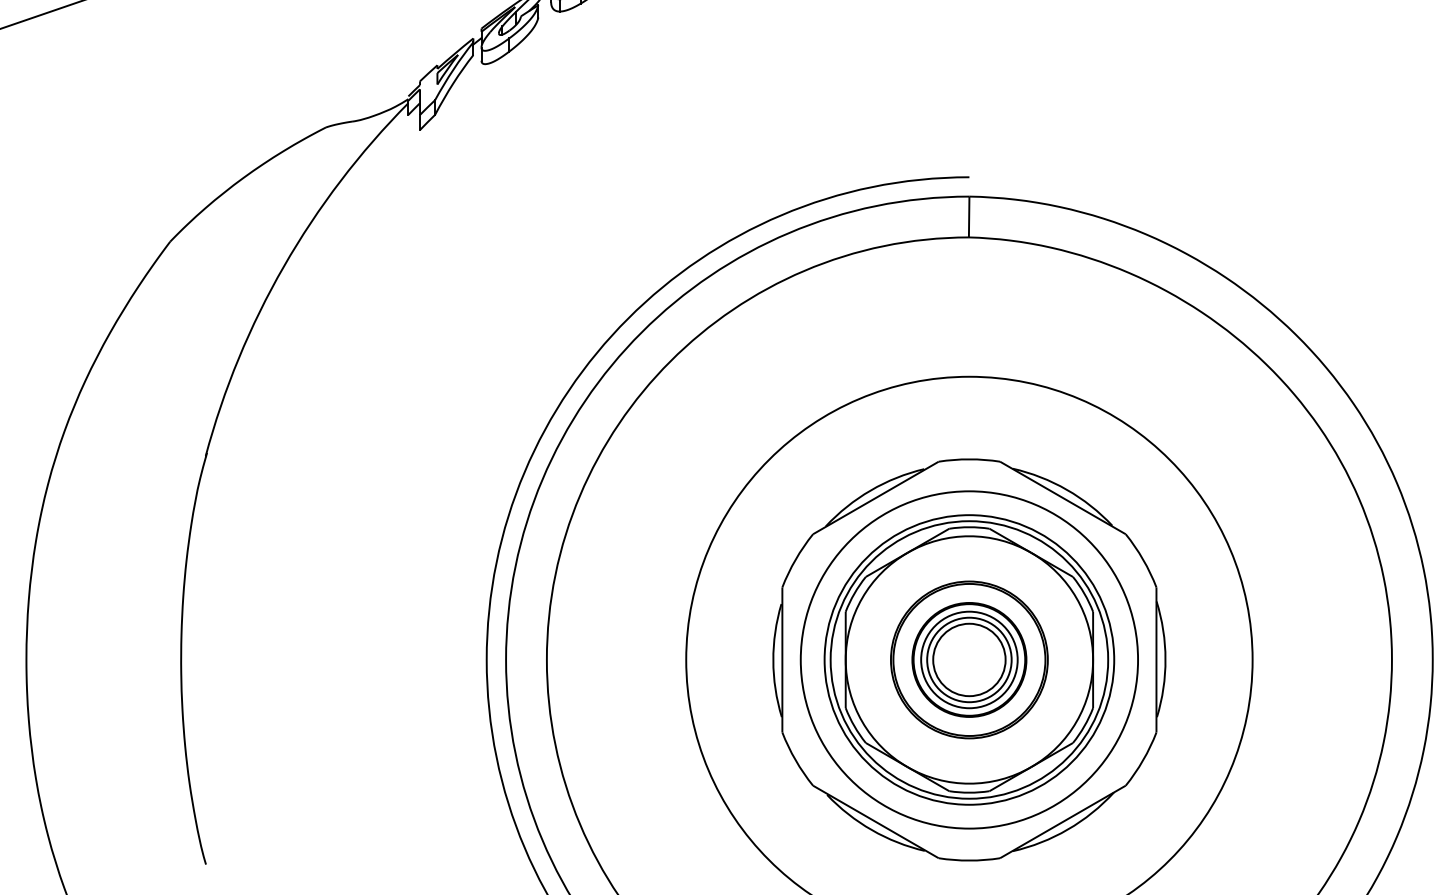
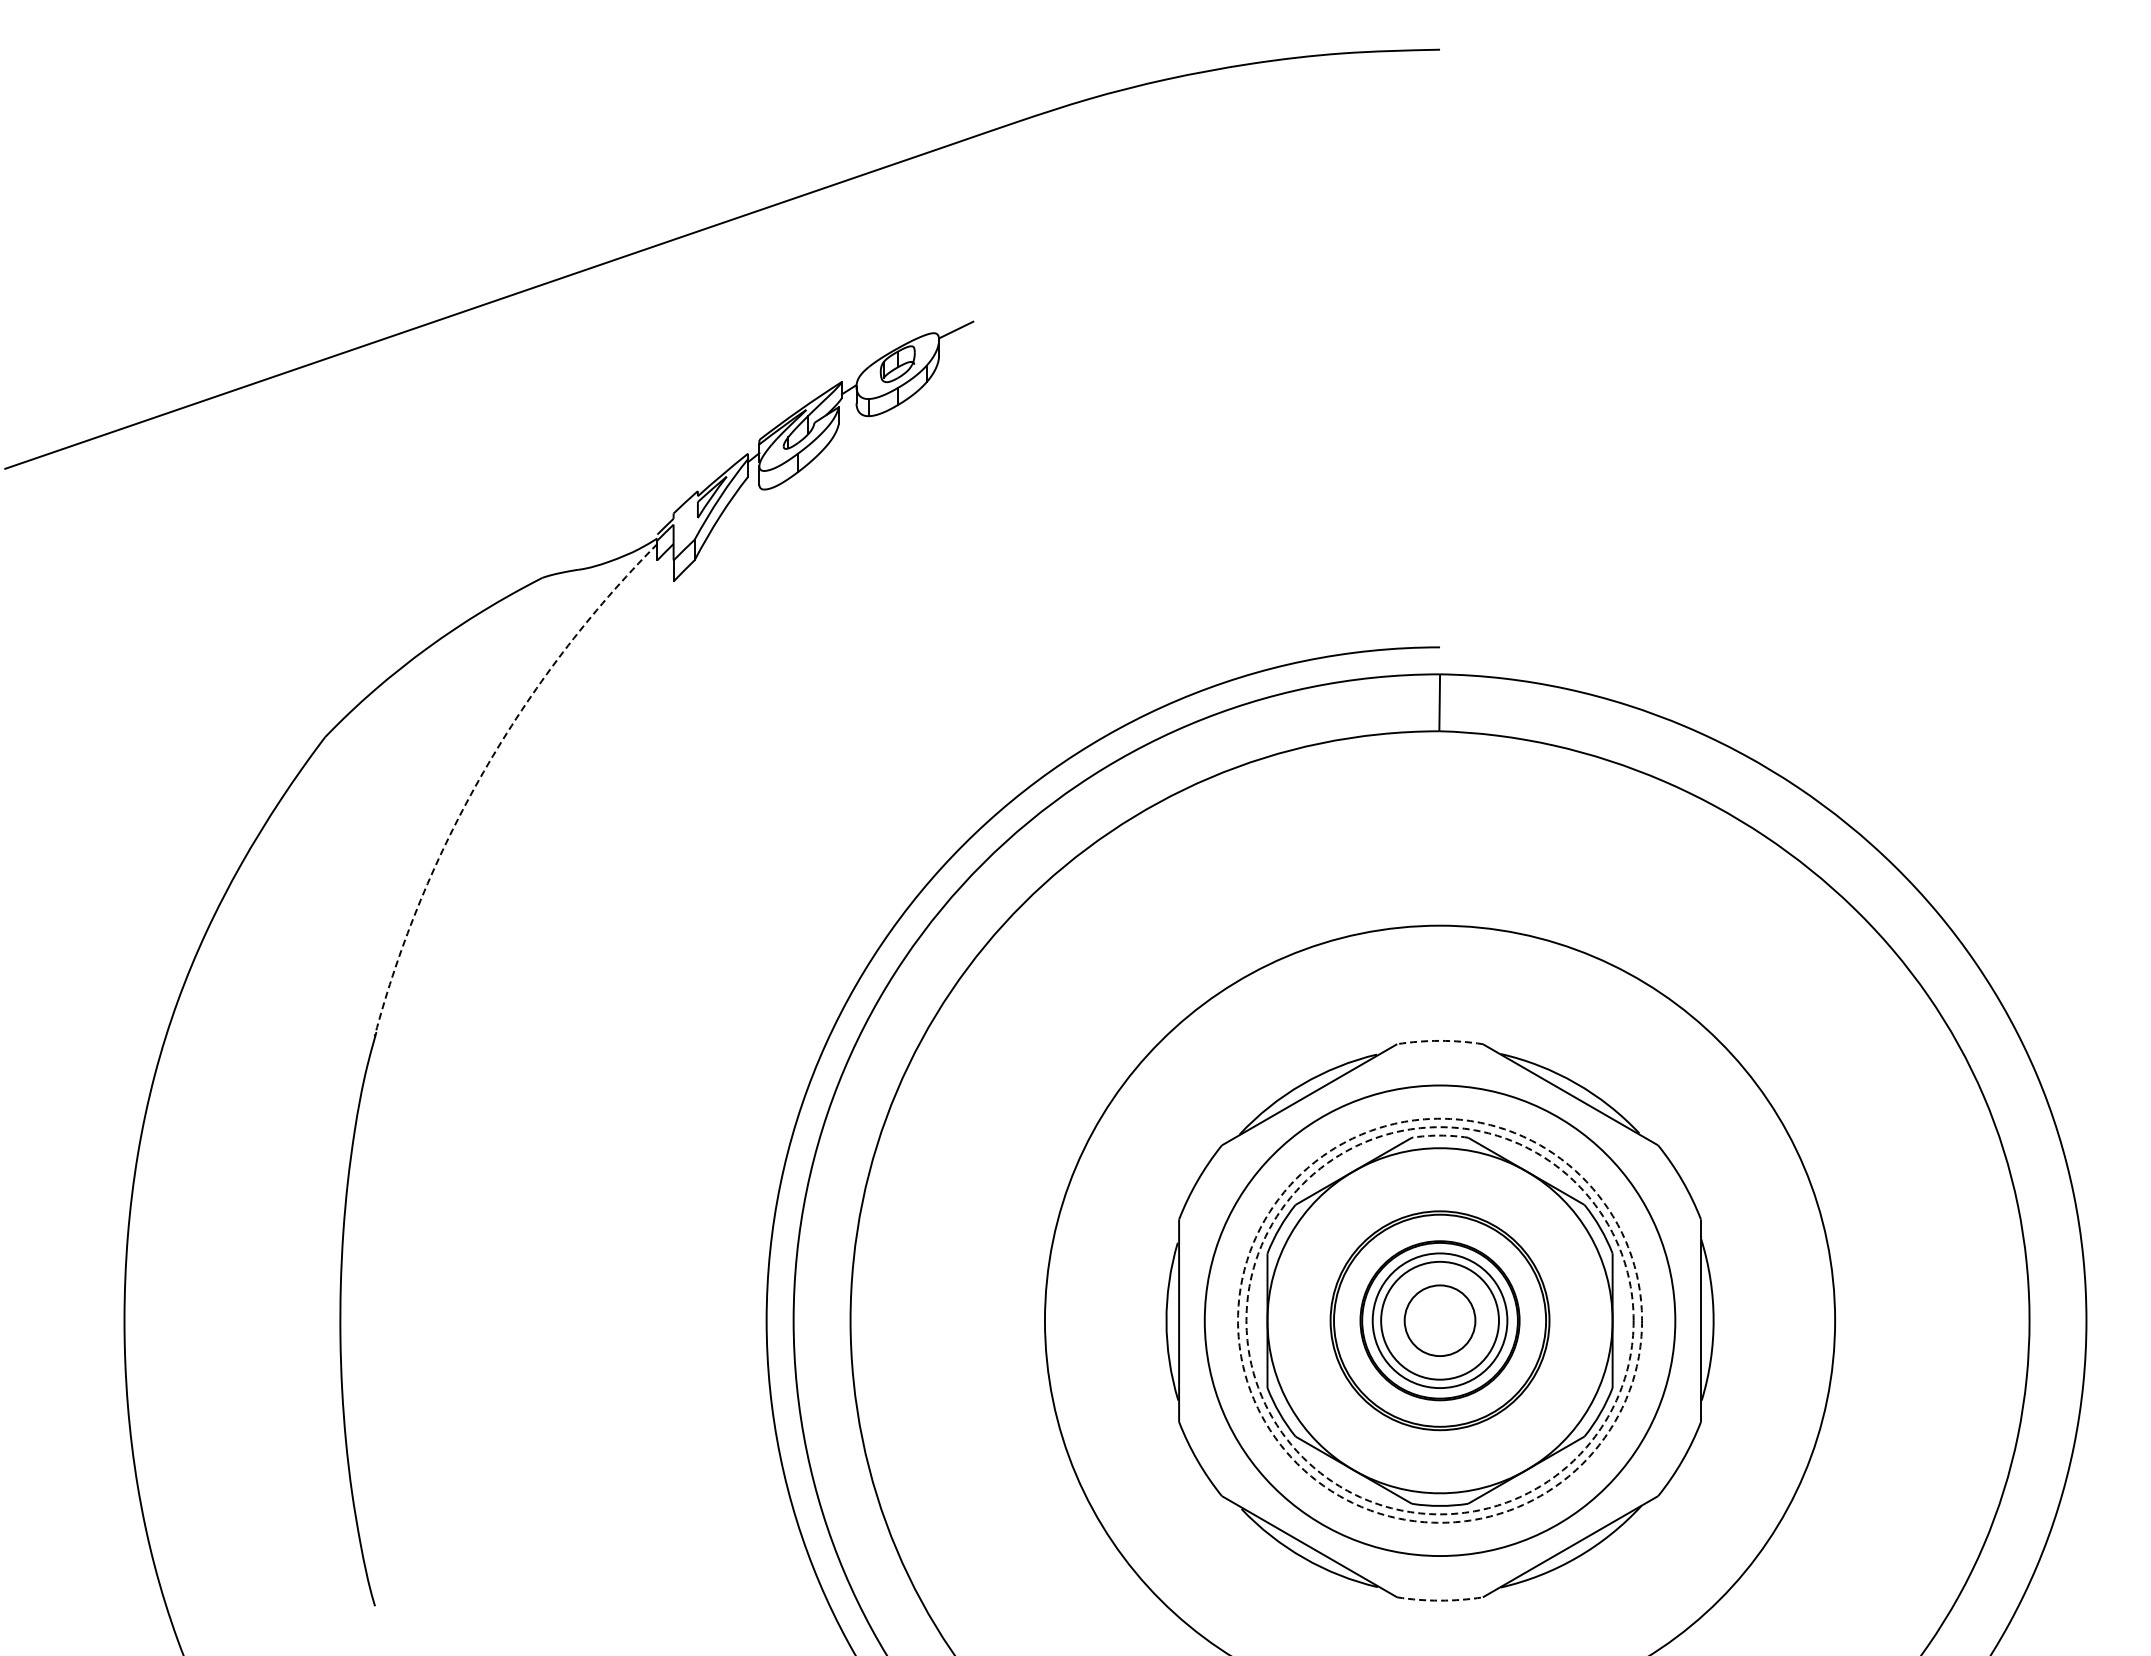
arc: (283, 266) -> (483, 771), solid -> dashed
arc: (969, 459) -> (1440, 1040), solid -> dashed
arc: (969, 527) -> (1440, 1135), solid -> dashed
circle: (969, 659) -> (1439, 1320), size x0.7
circle: (969, 659) -> (1439, 1320), solid -> dashed
circle: (969, 659) -> (1440, 1320), solid -> dashed
arc: (969, 860) -> (1440, 1600), solid -> dashed

